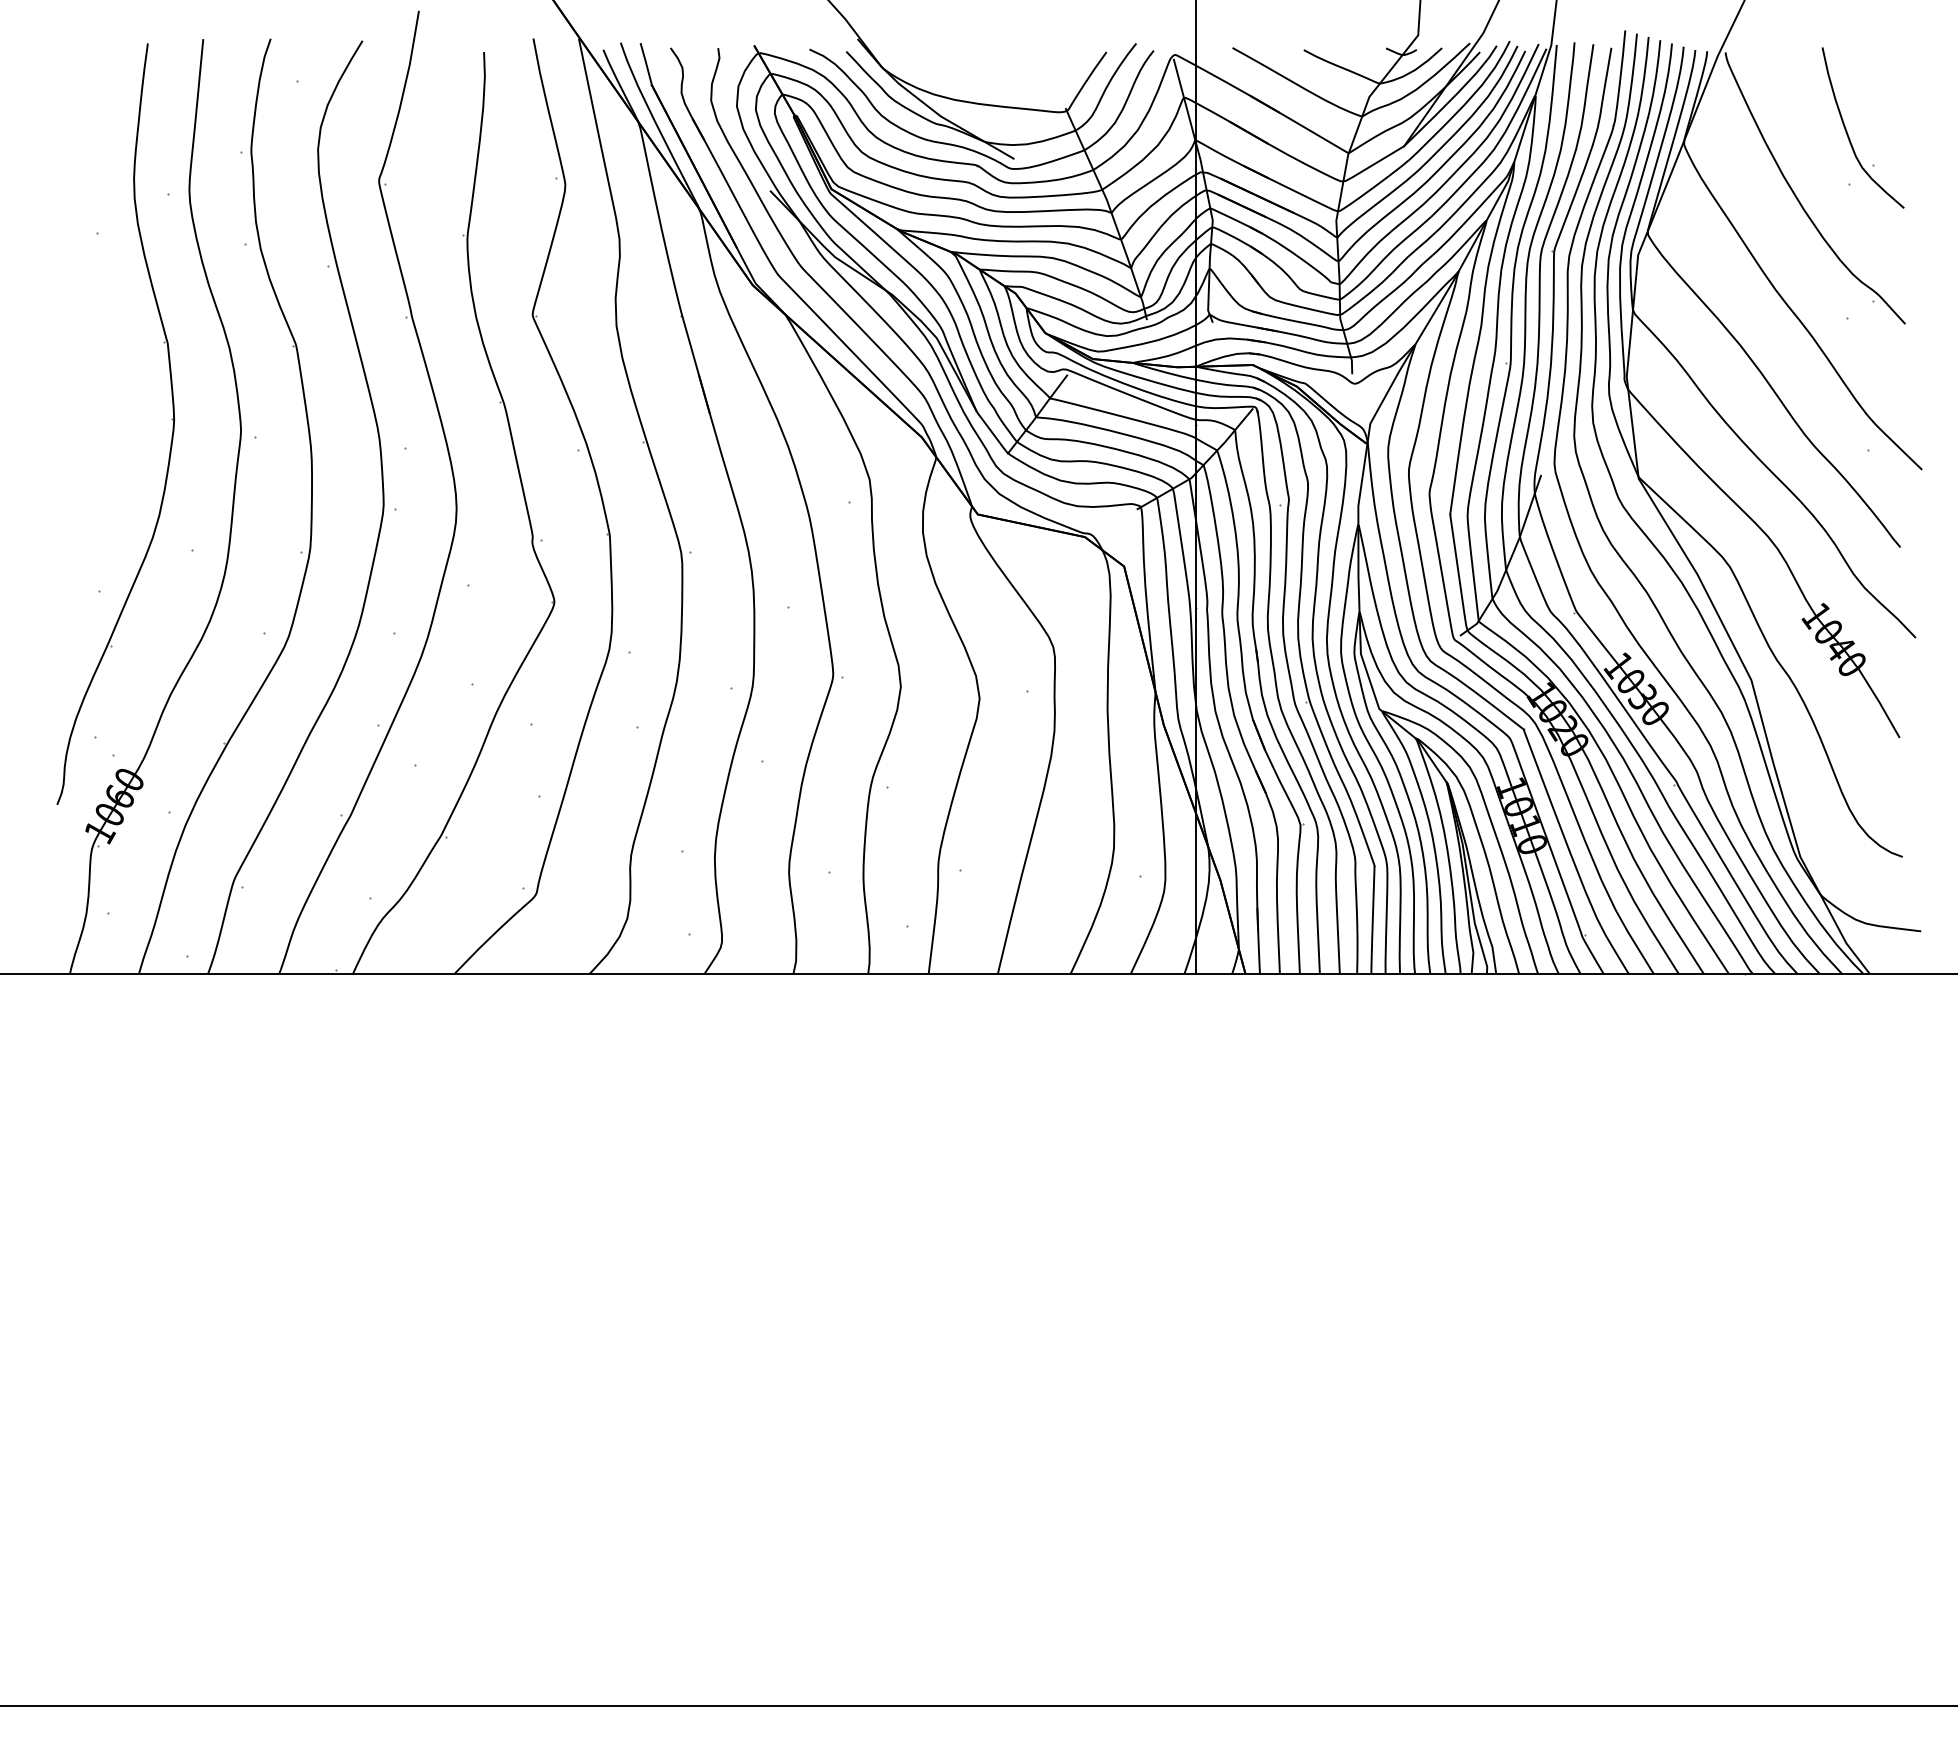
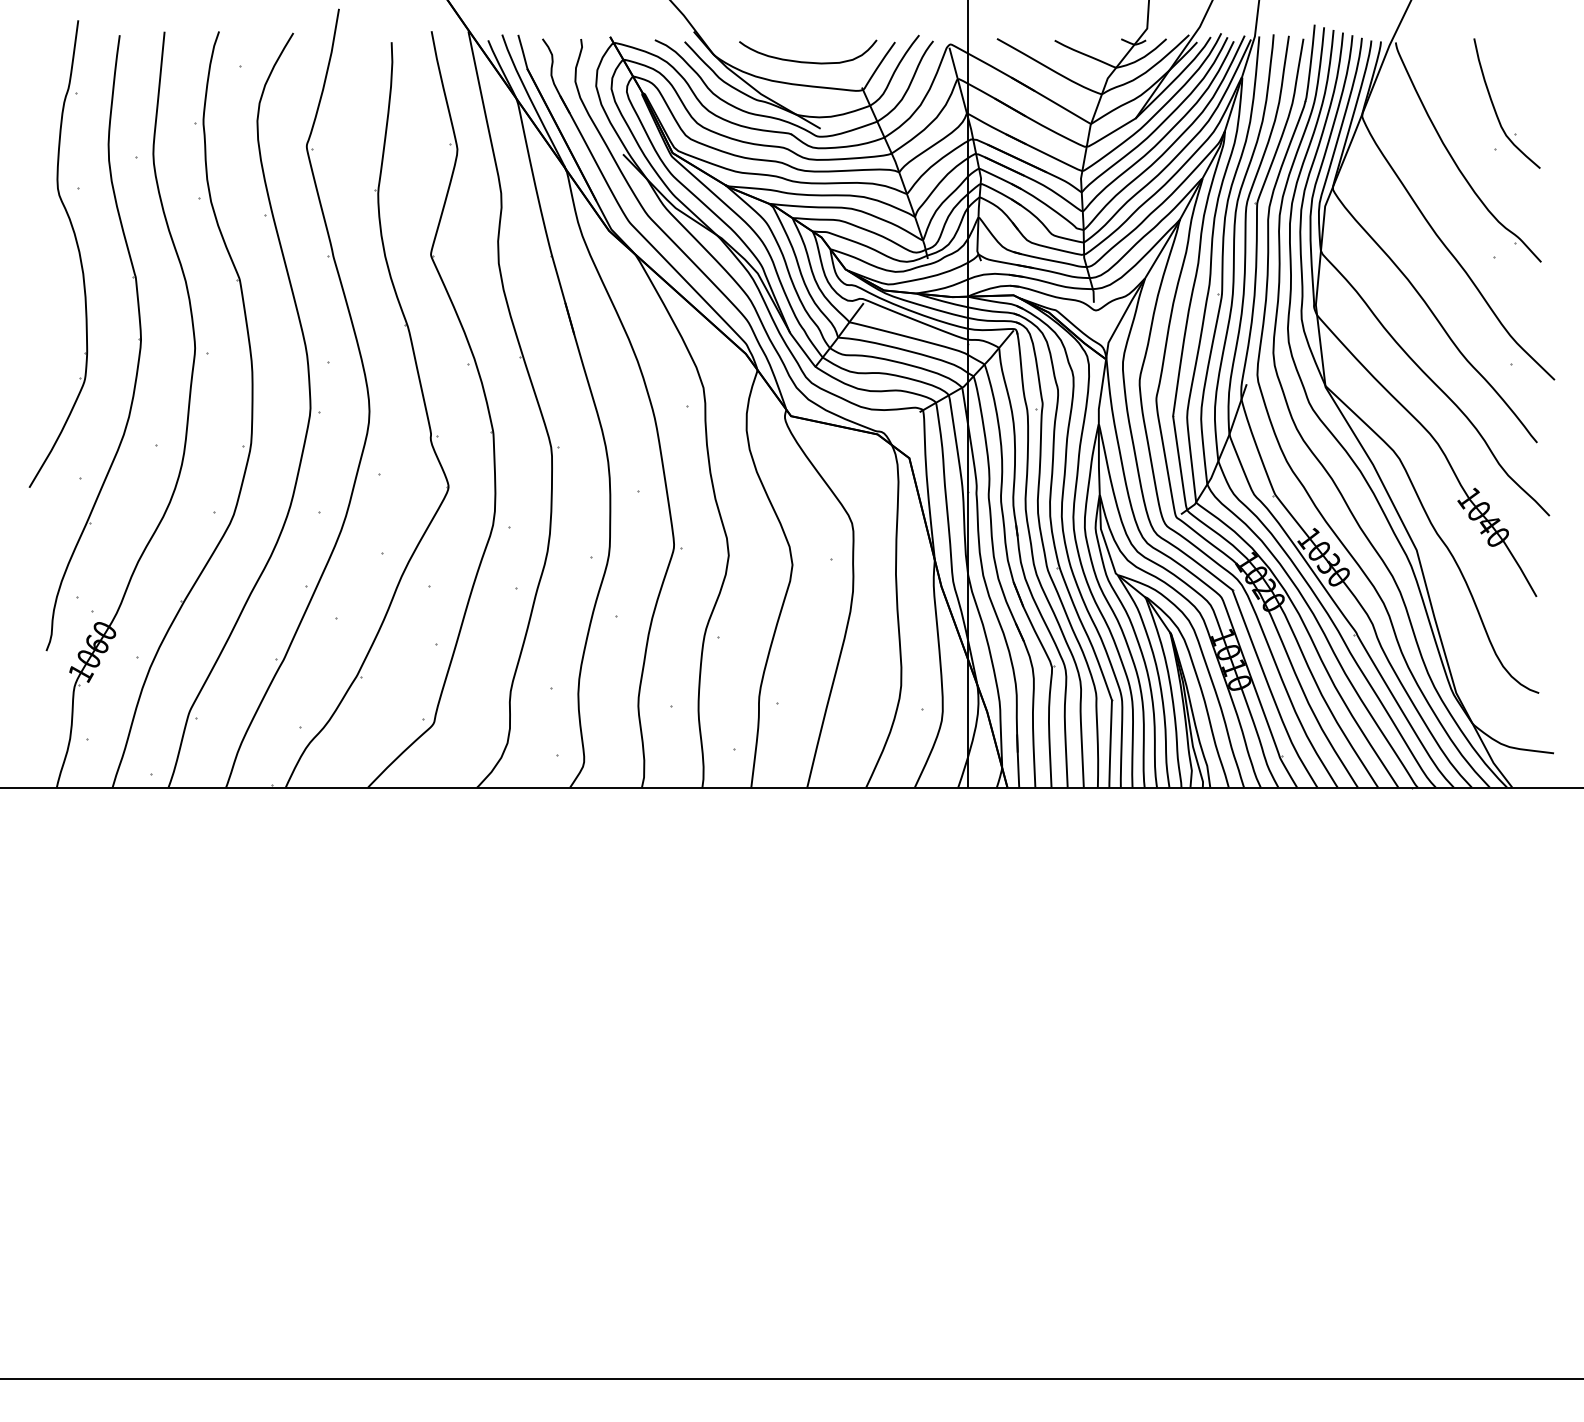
curve: (999, 75) -> (808, 61), added
part: (95, 308) -> (77, 249), added

